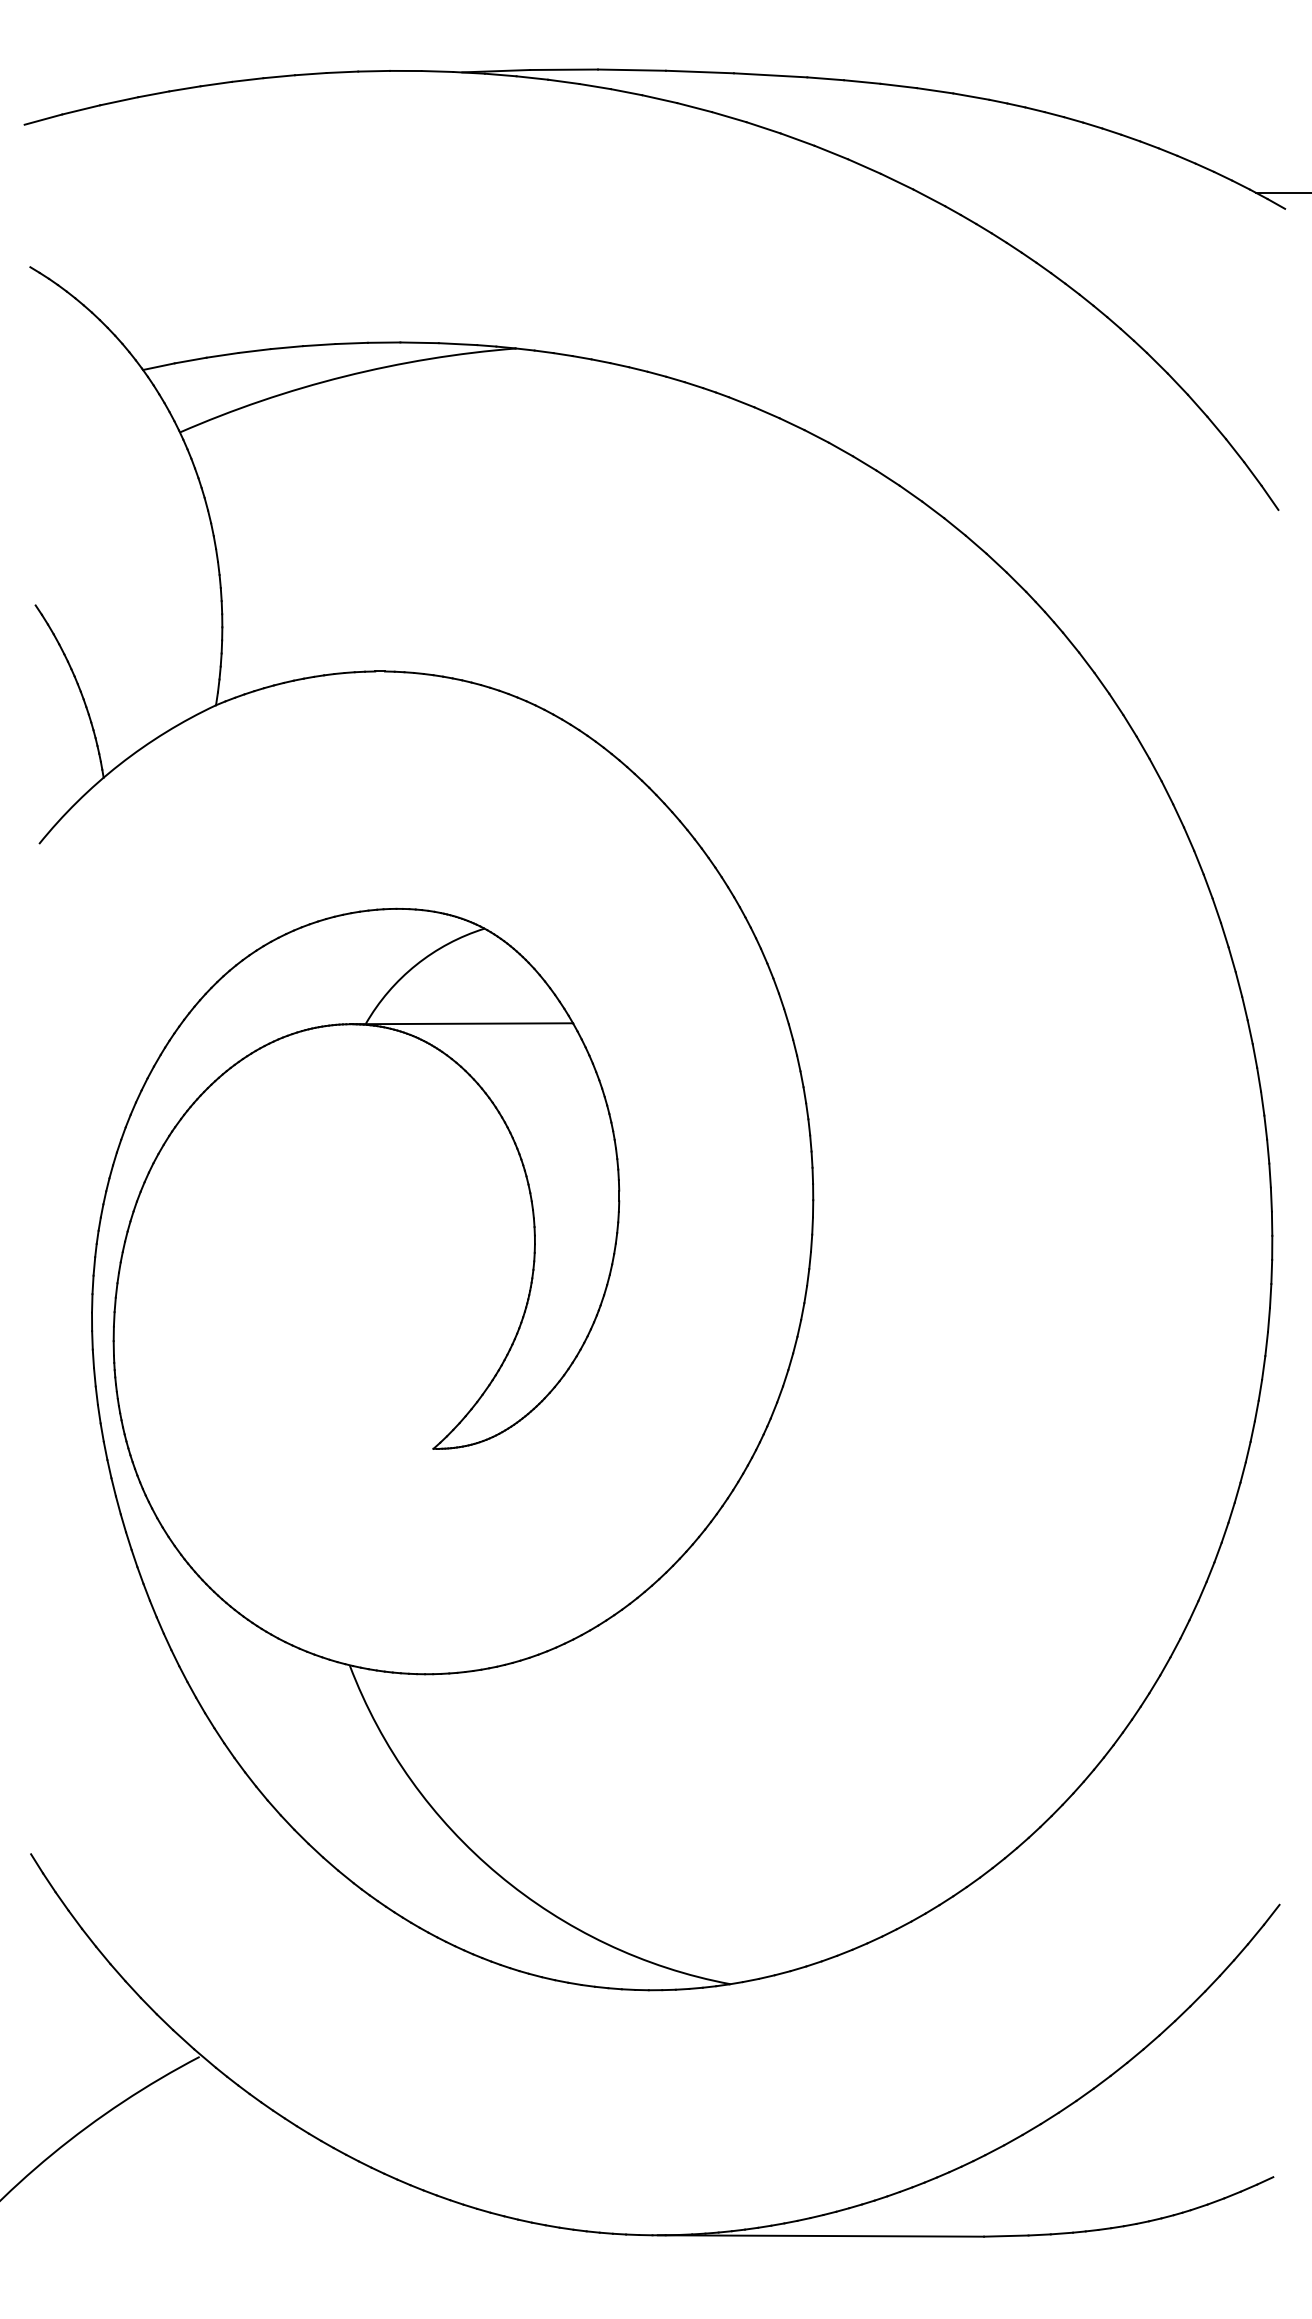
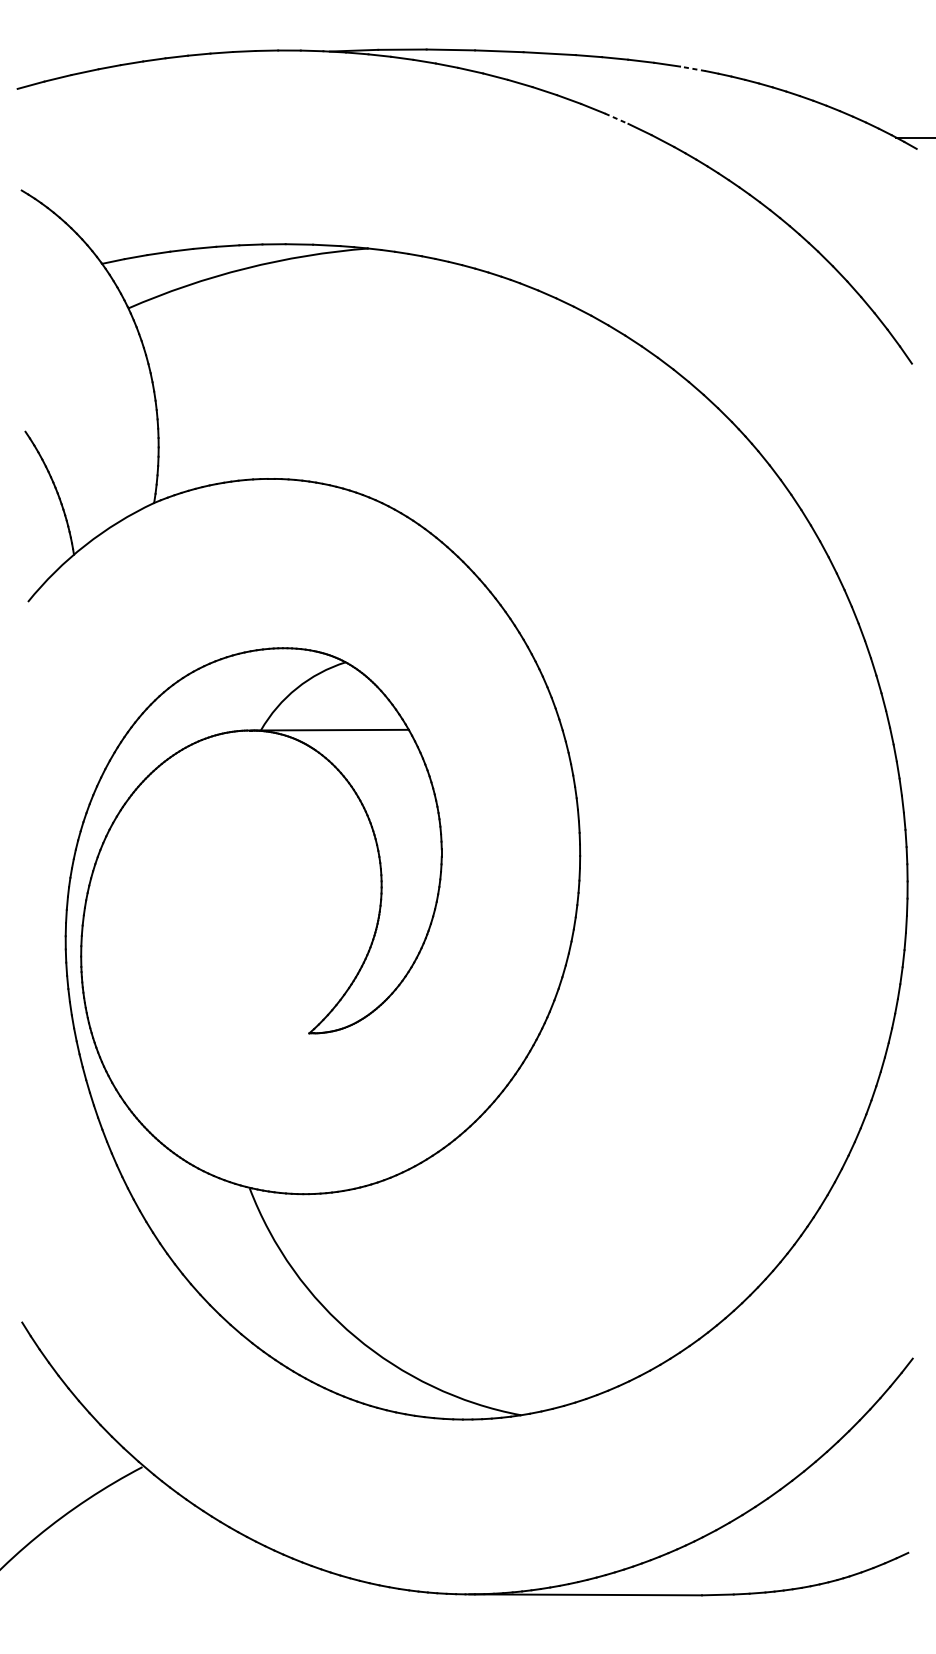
line: (970, 96) -> (692, 68), solid -> dashed
line: (864, 166) -> (616, 118), solid -> dashed

